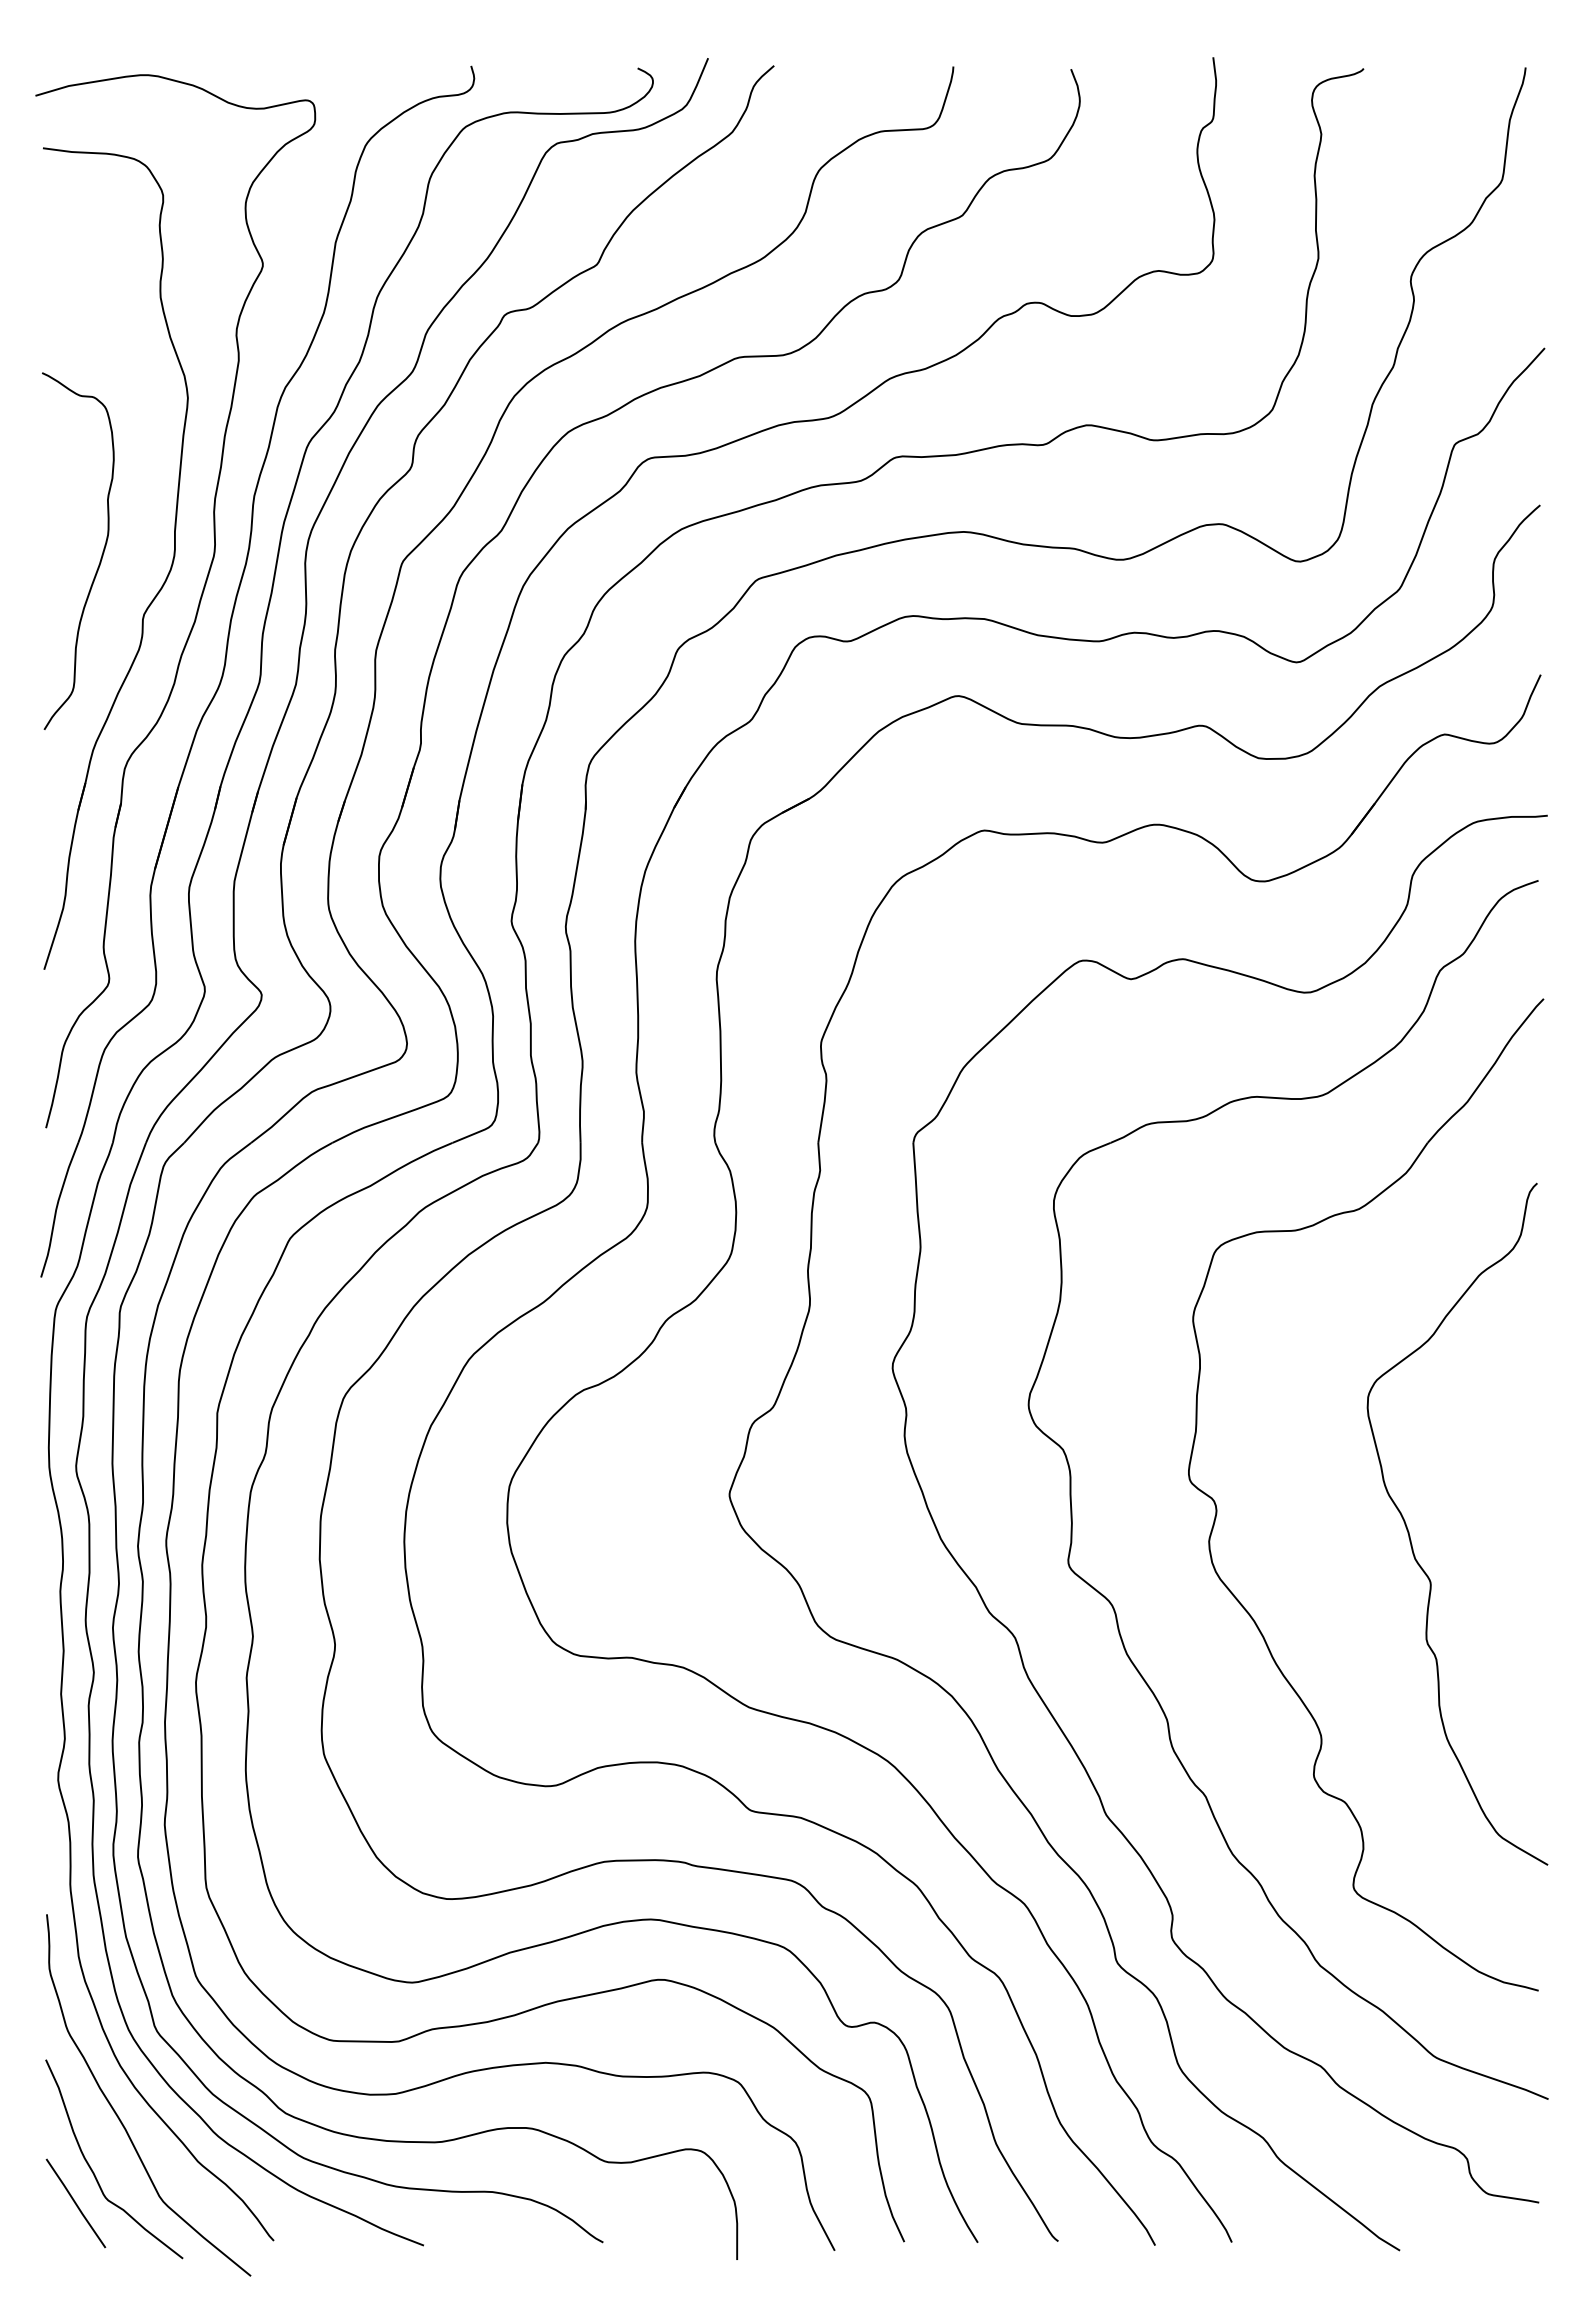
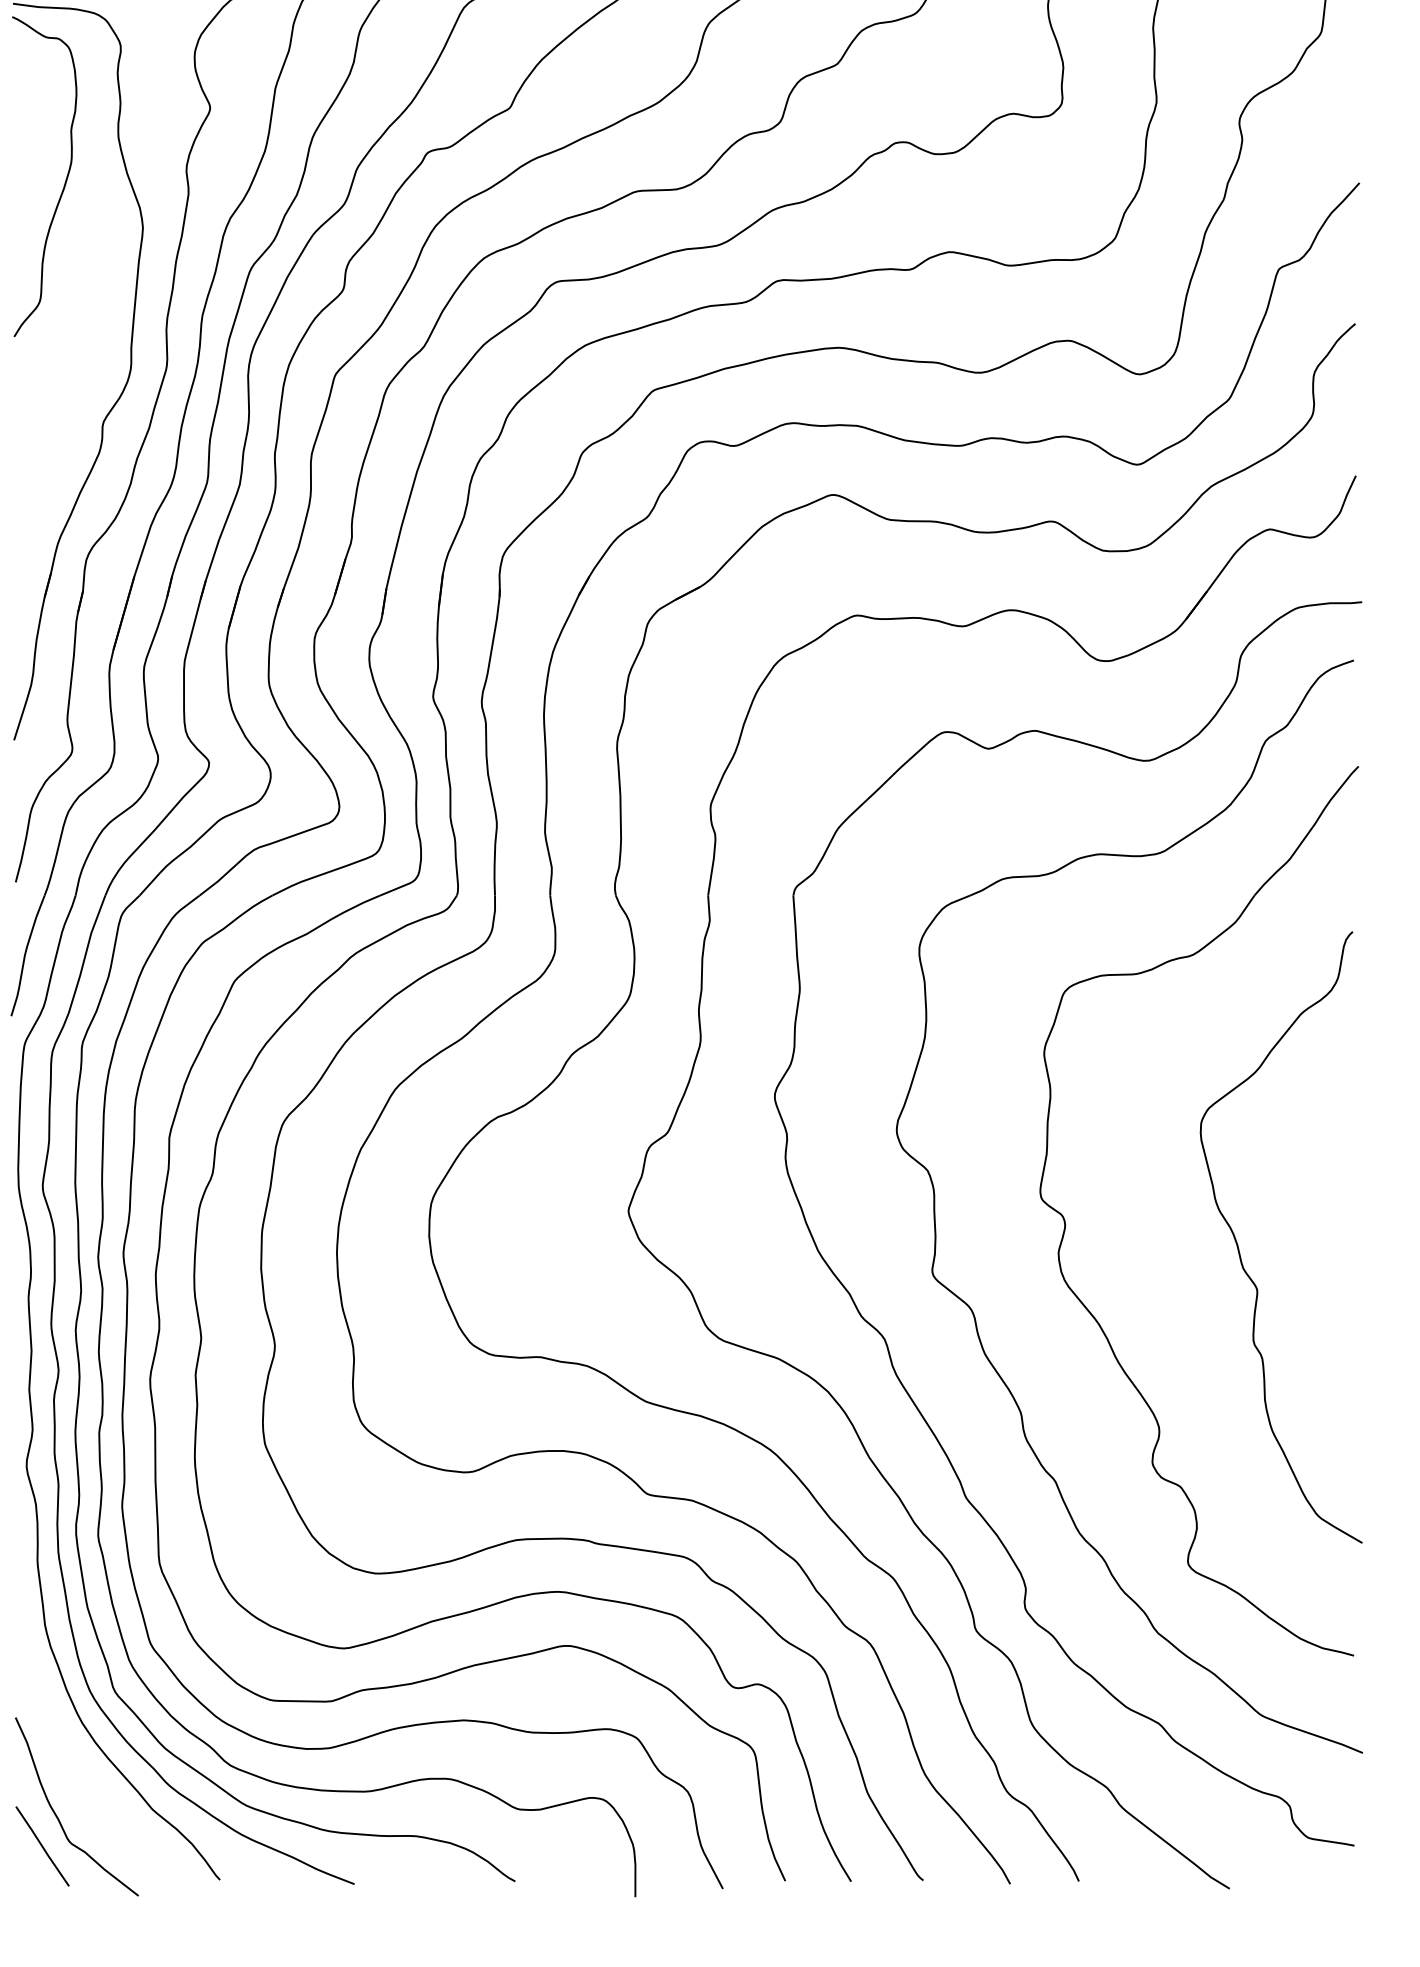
curve: (101, 554) -> (65, 179), moved
curve: (118, 2115) -> (80, 1767), removed

